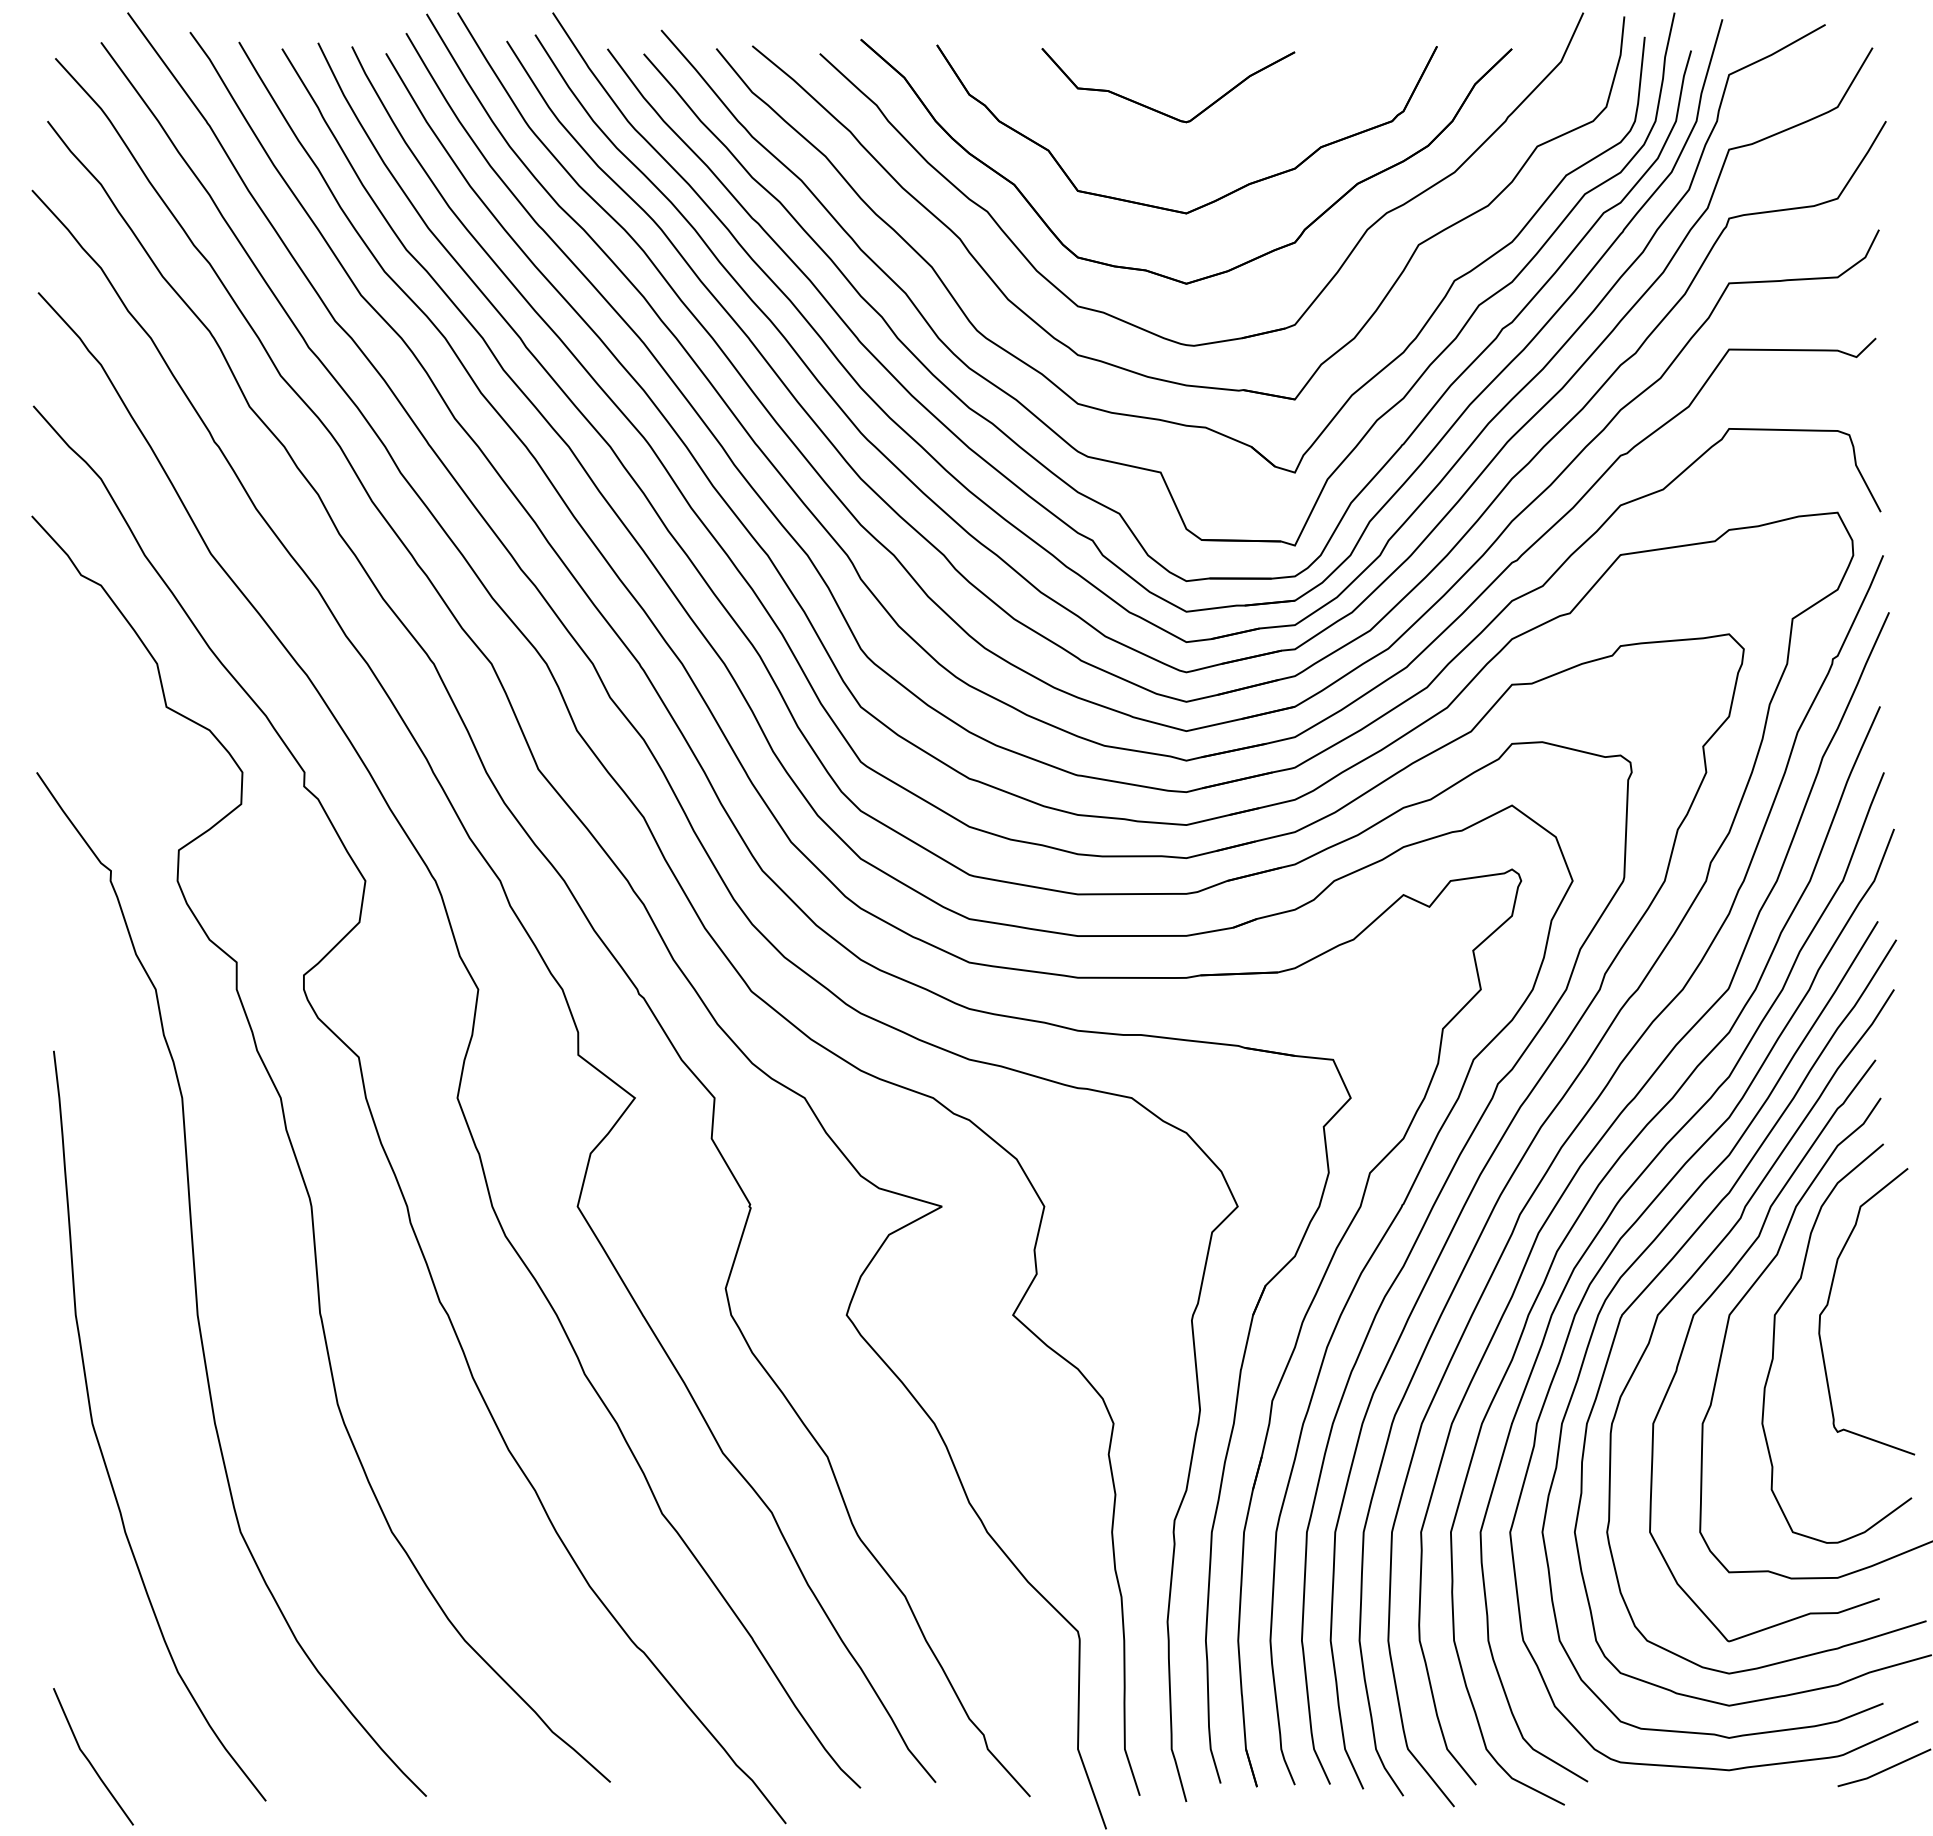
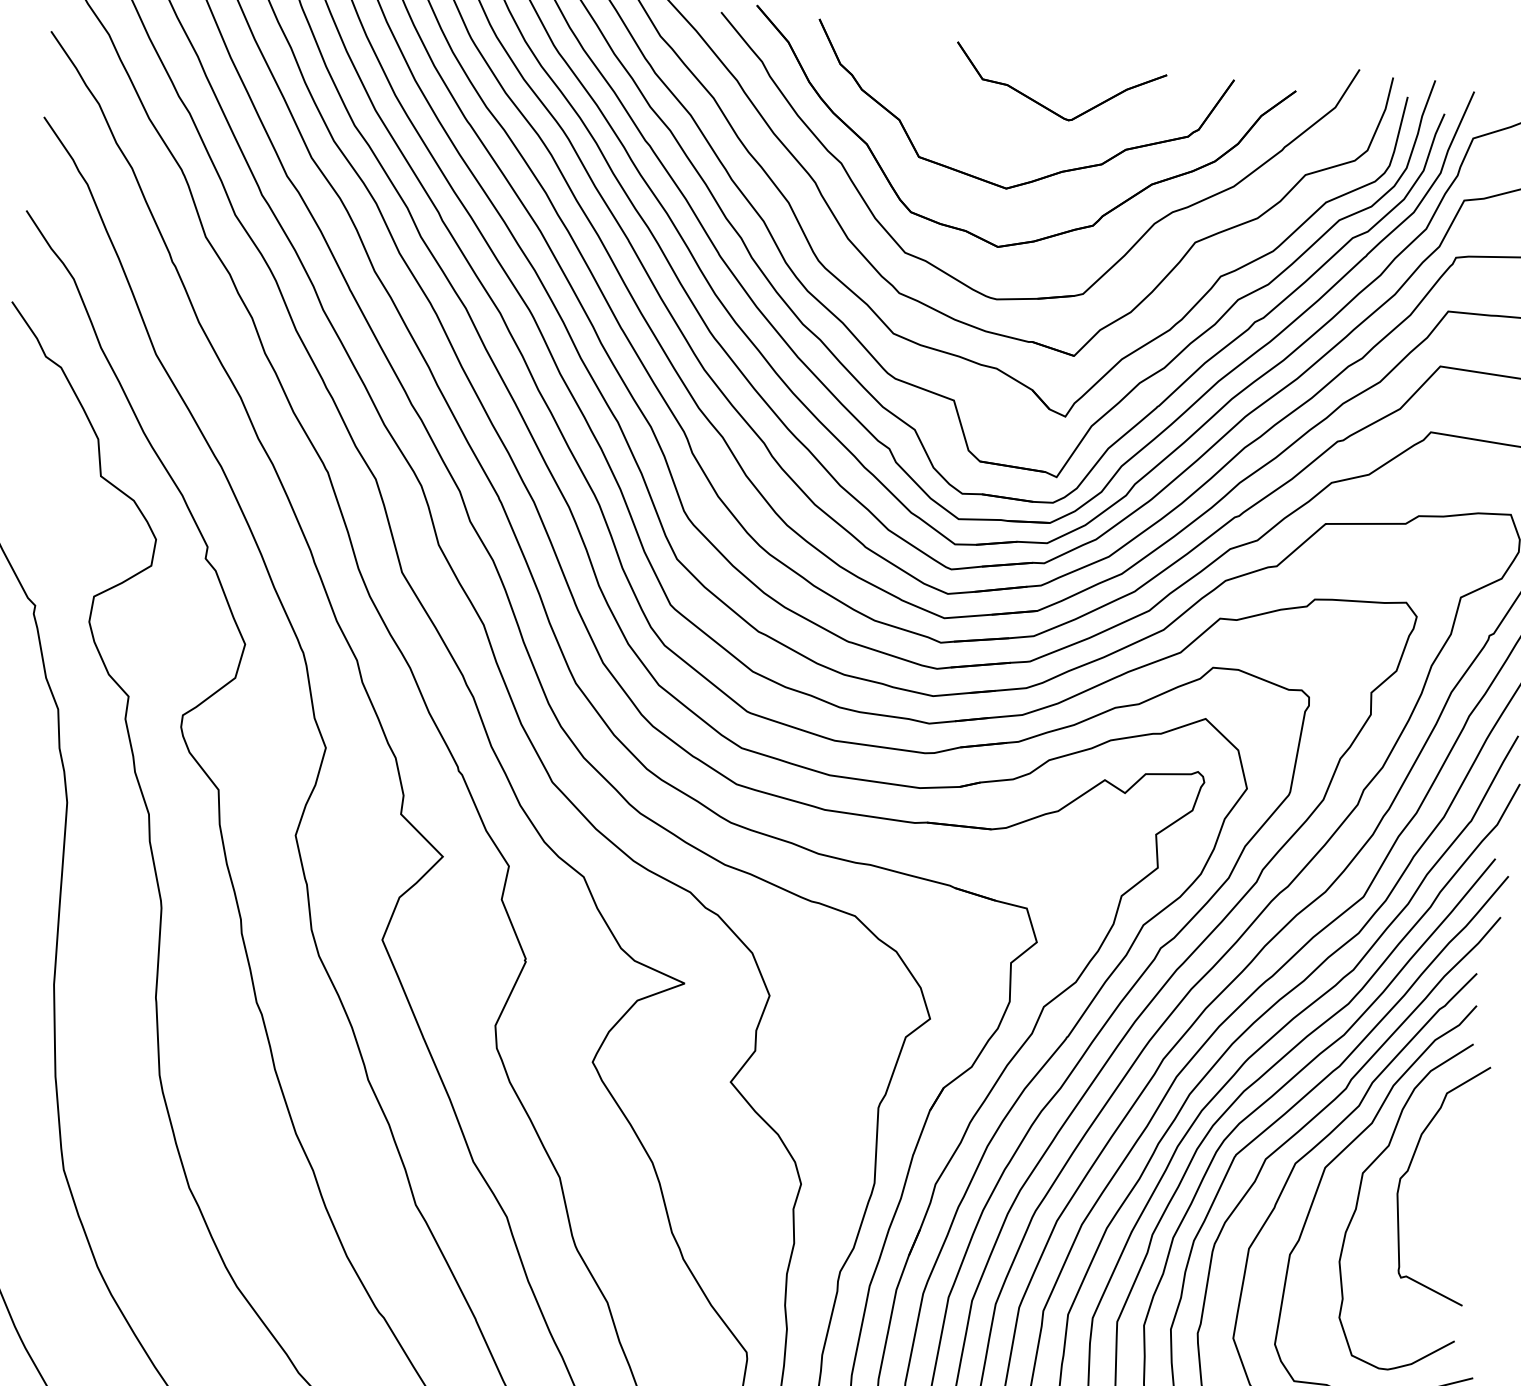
part: (1156, 109) -> (1045, 106), moved

